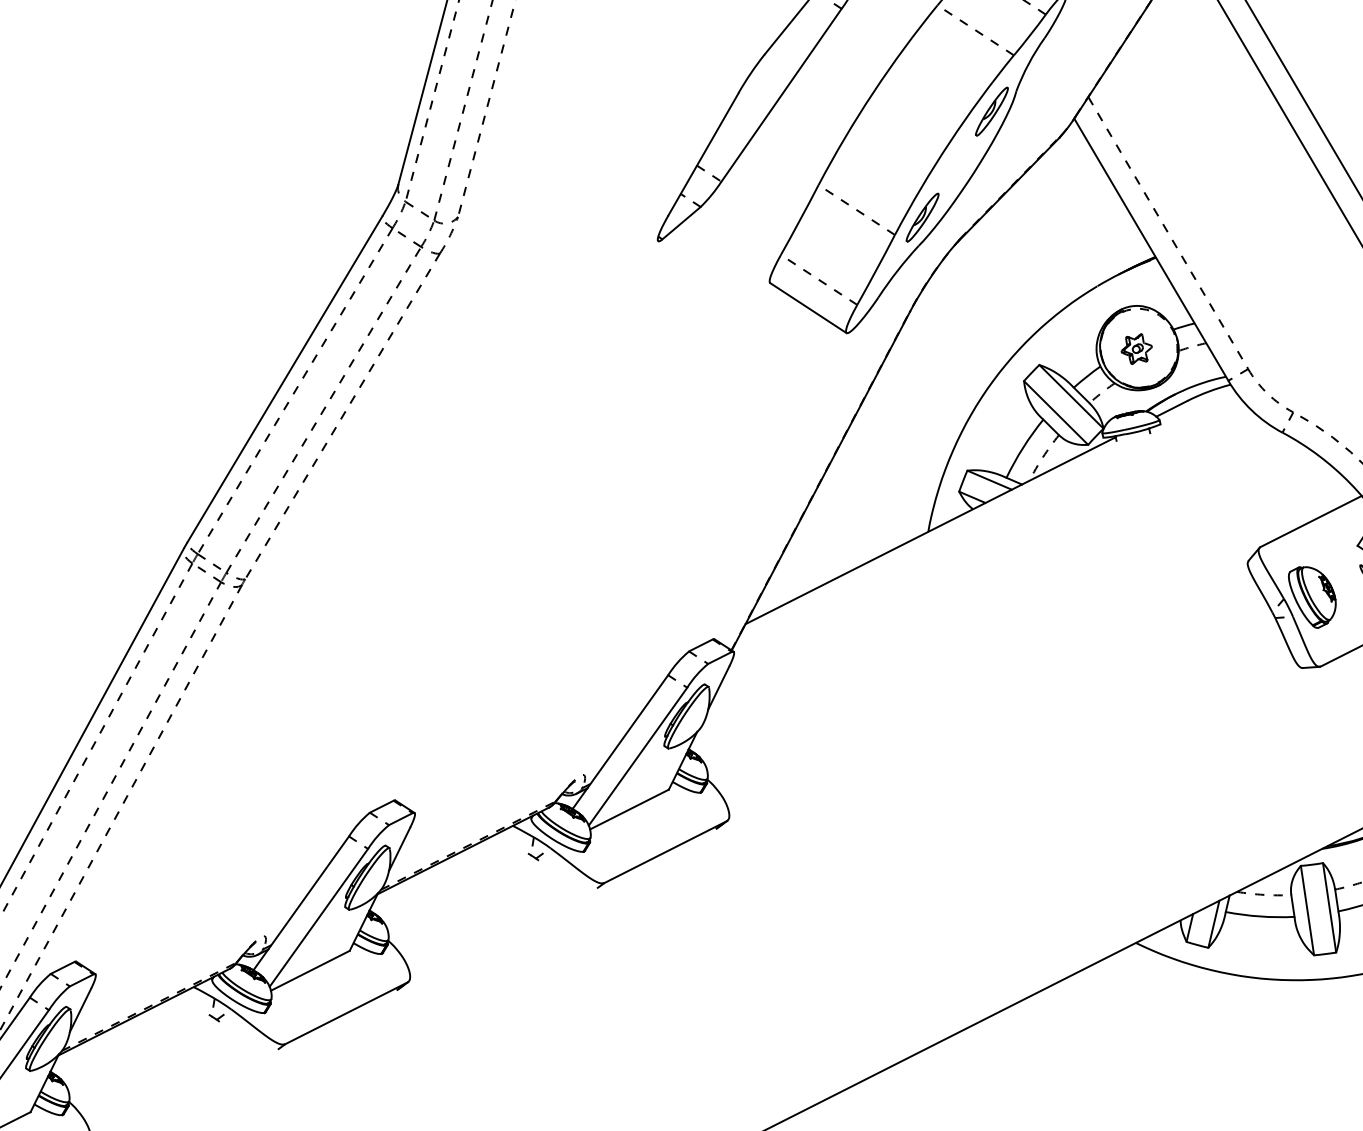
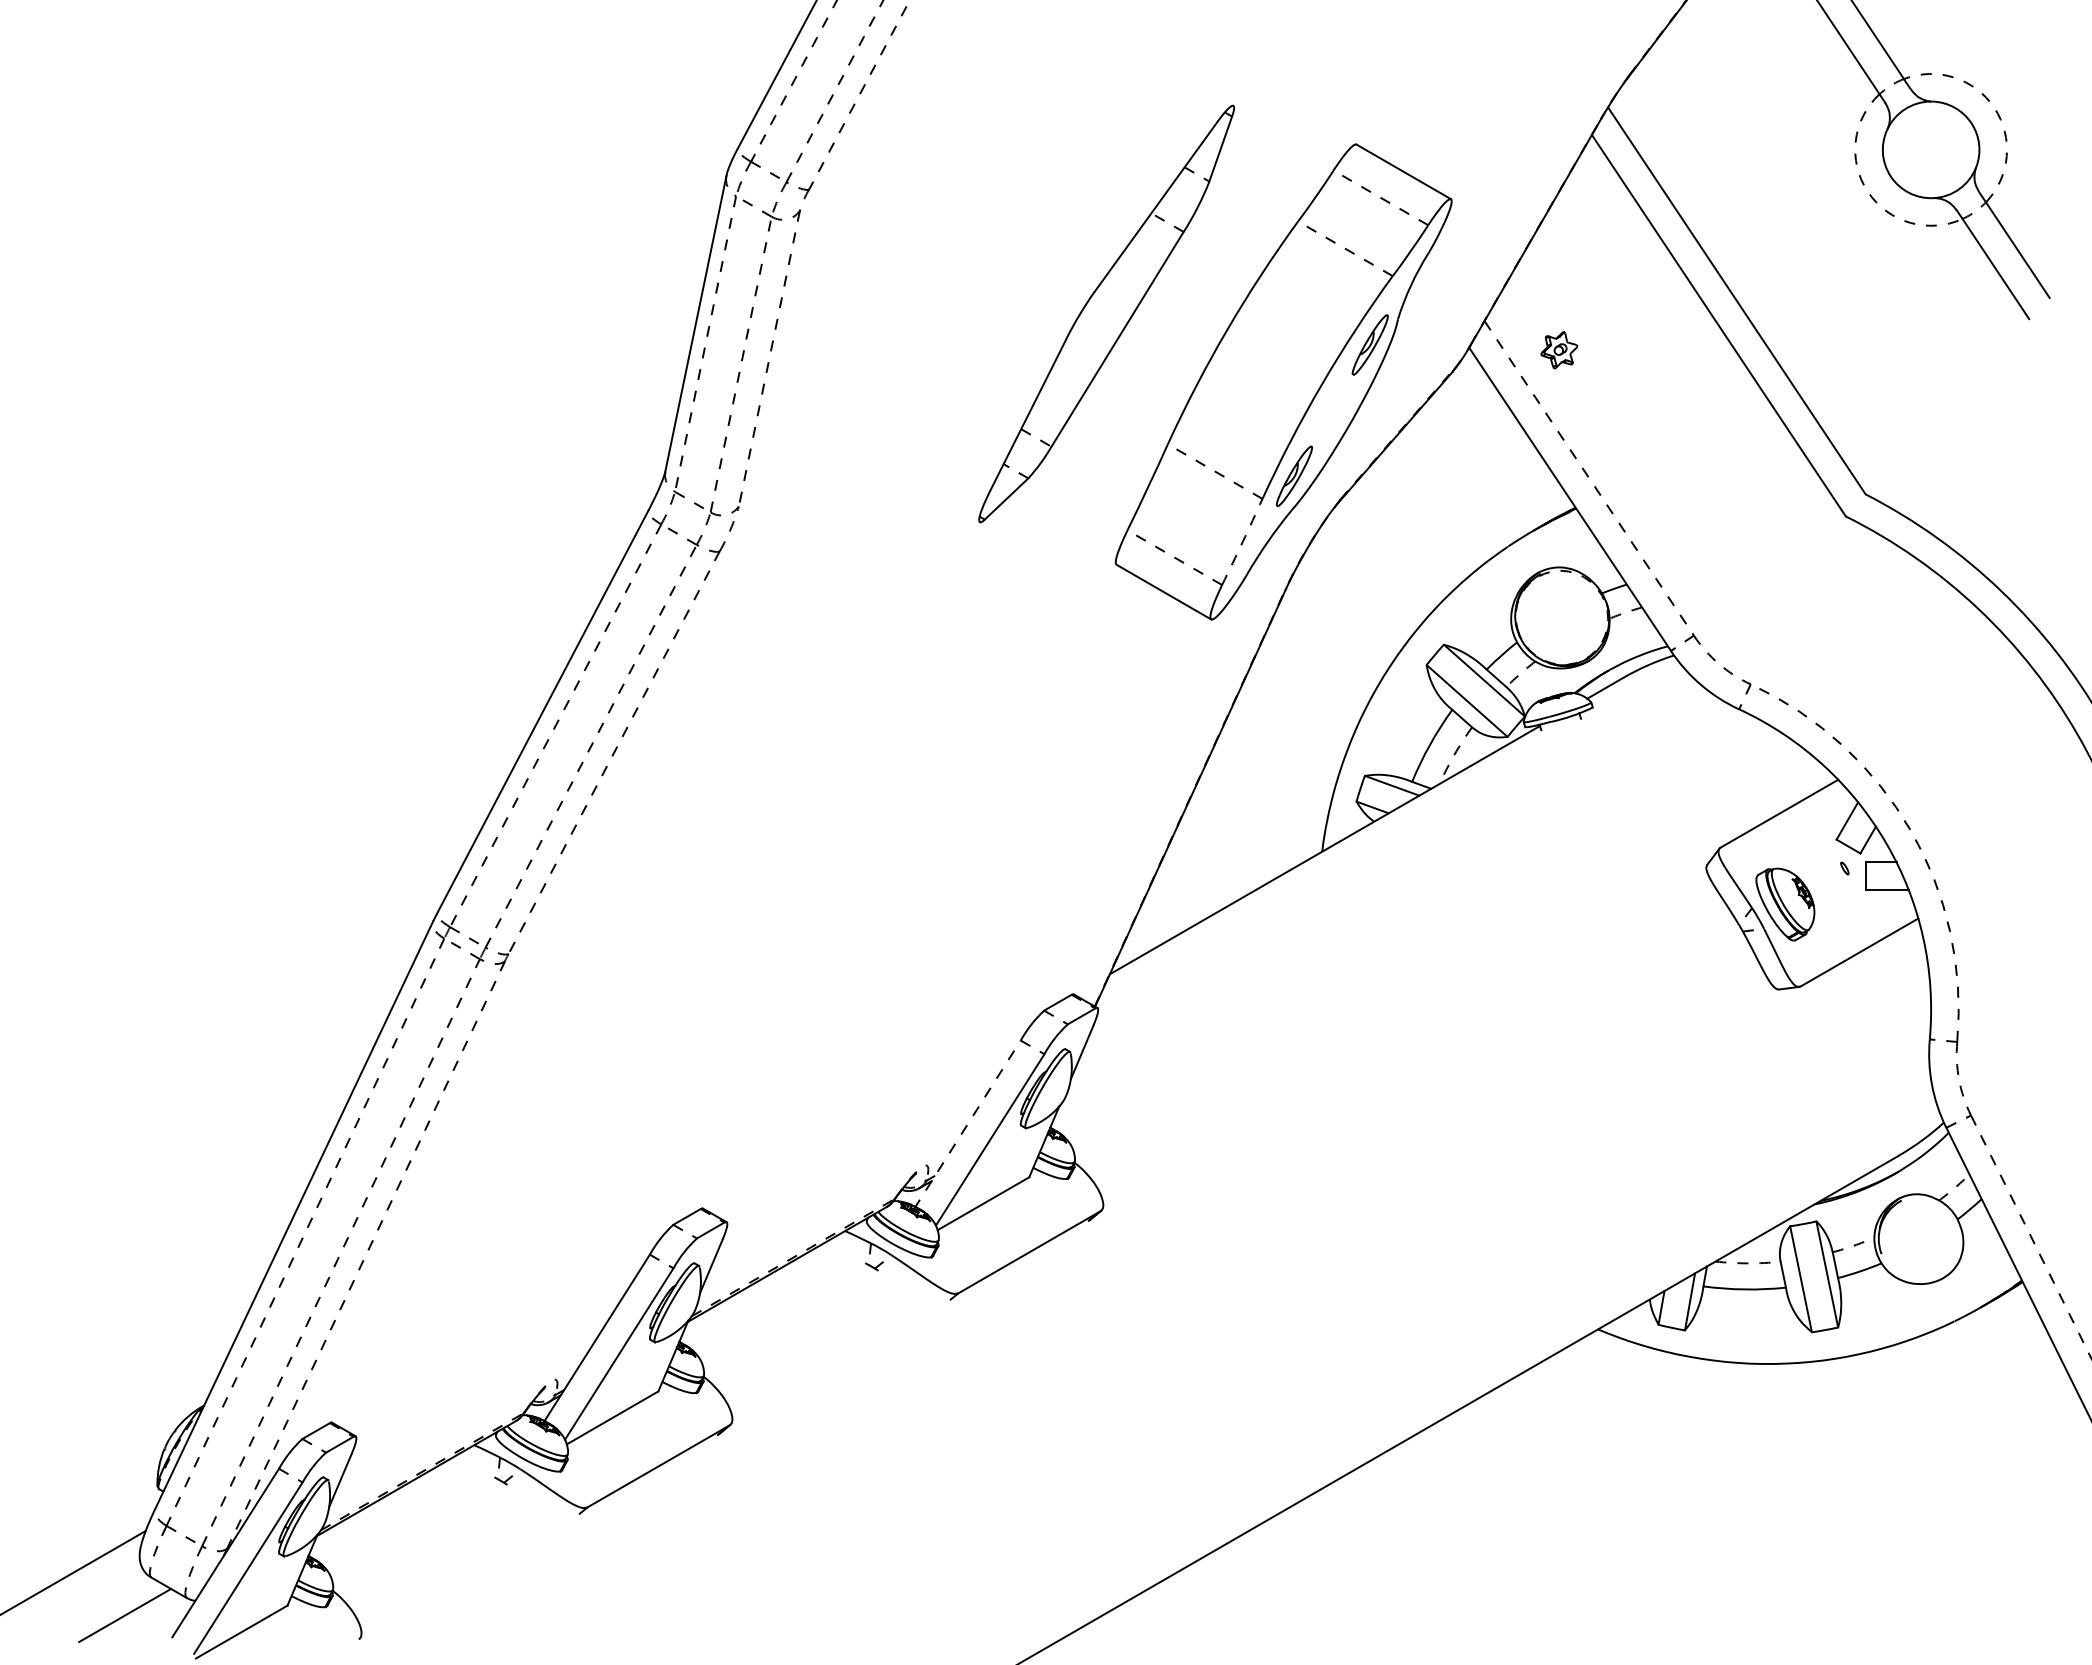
arc: (876, 270) -> (1242, 542), solid -> dashed
part: (1136, 349) -> (1559, 350), moved
line: (619, 742) -> (967, 1124), solid -> dashed

